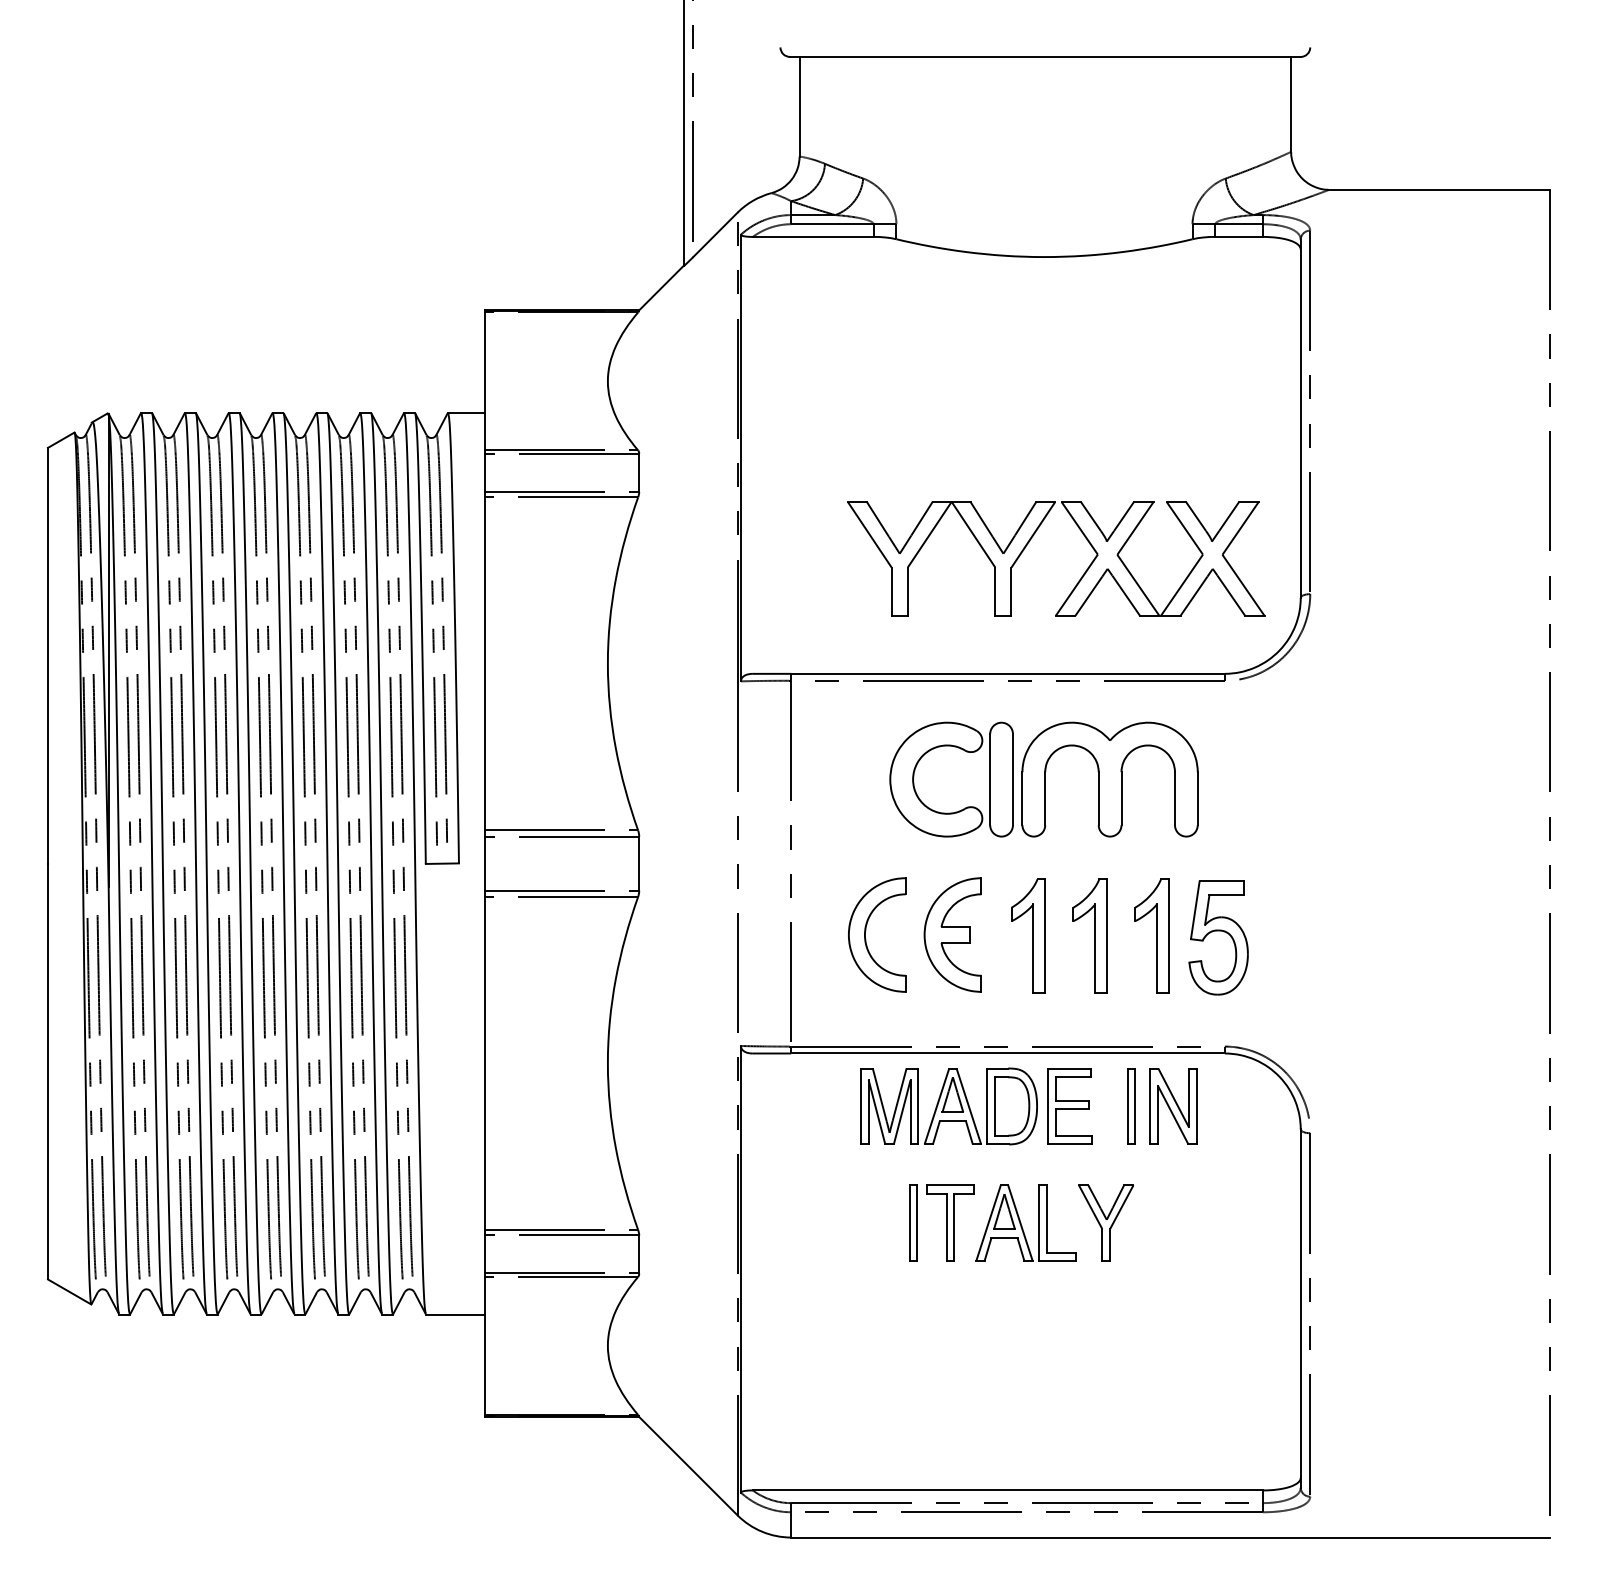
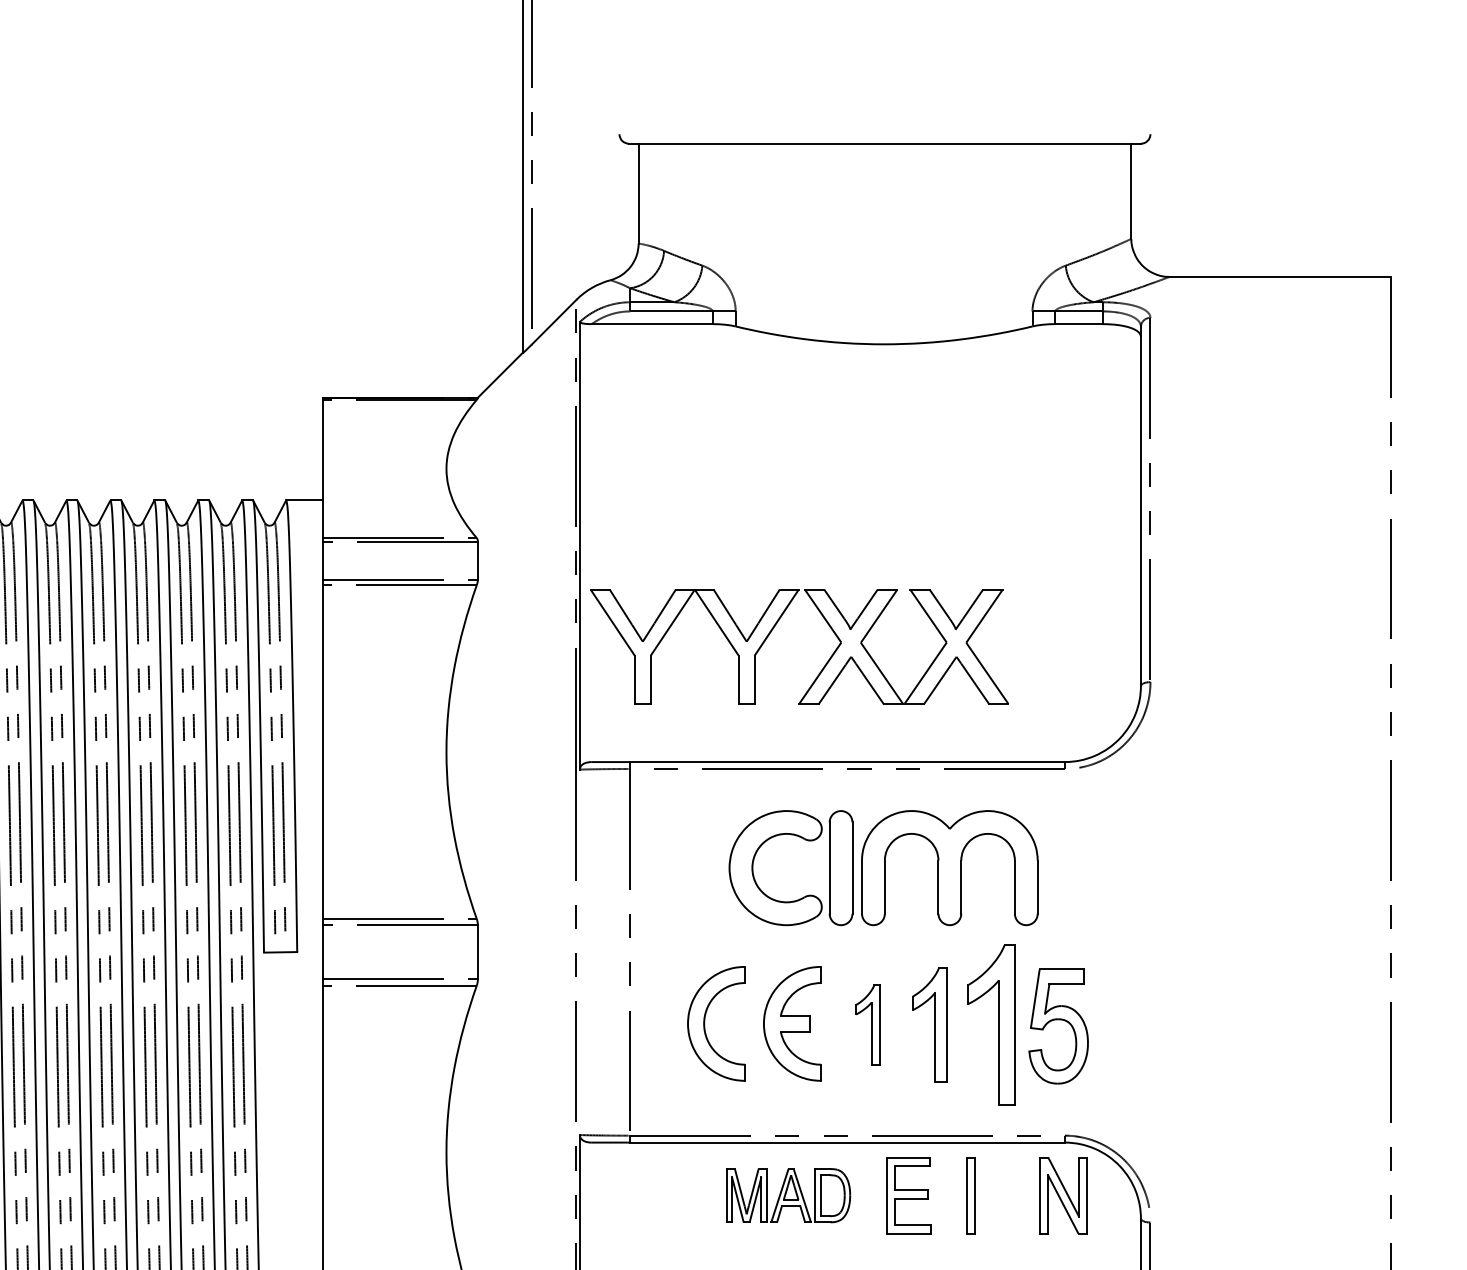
part: (1081, 576) -> (824, 664), moved
part: (1028, 935) -> (868, 1024), size x0.7
part: (1151, 935) -> (991, 1024), size x1.4
part: (948, 1106) -> (787, 1195), size x0.7
part: (1173, 1106) -> (1063, 1195), moved

